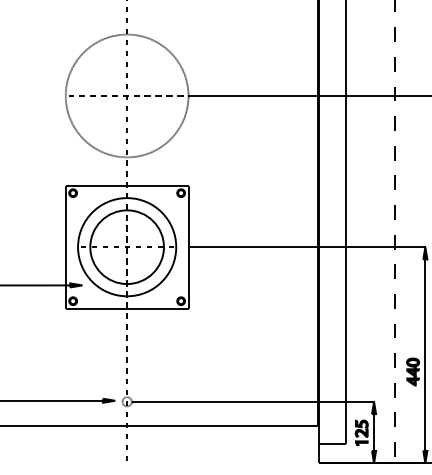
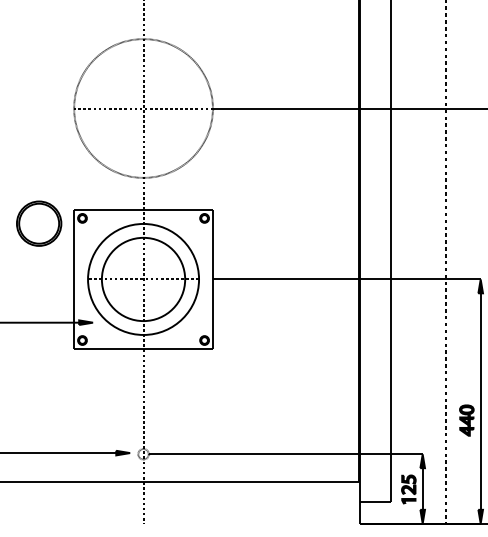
part: (34, 197) -> (38, 223), added

